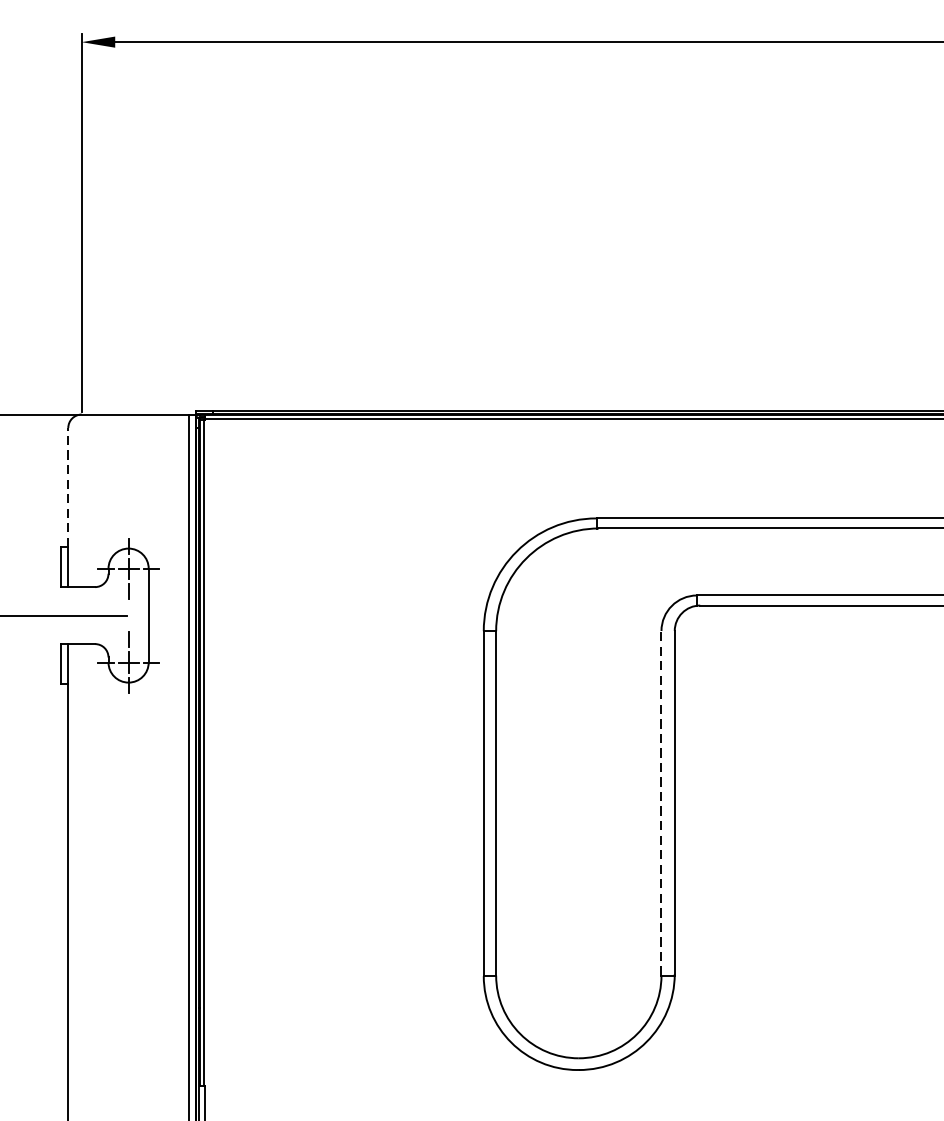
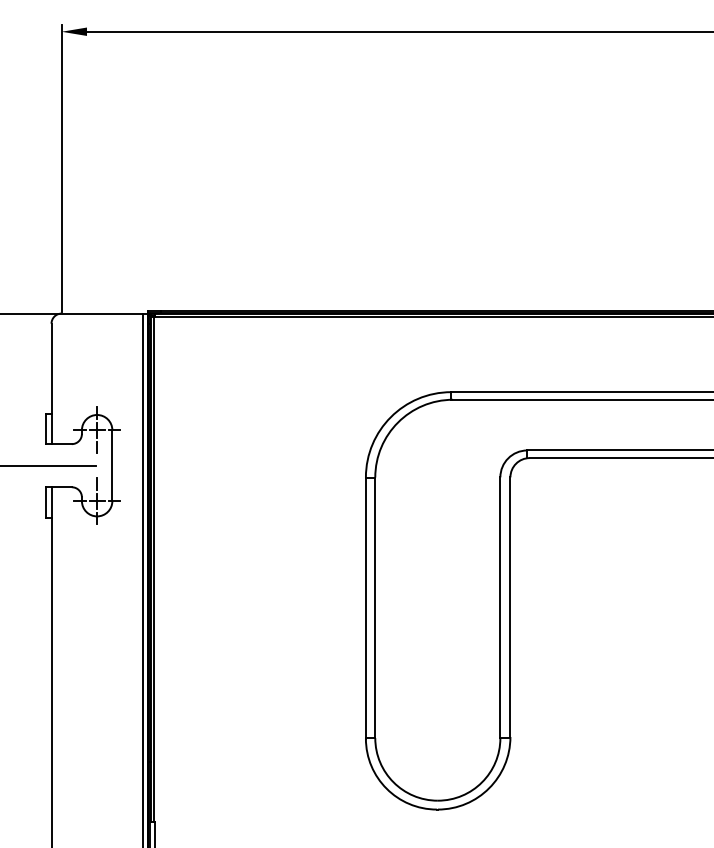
line: (68, 487) -> (51, 368), dashed -> solid
line: (661, 802) -> (500, 607), dashed -> solid

